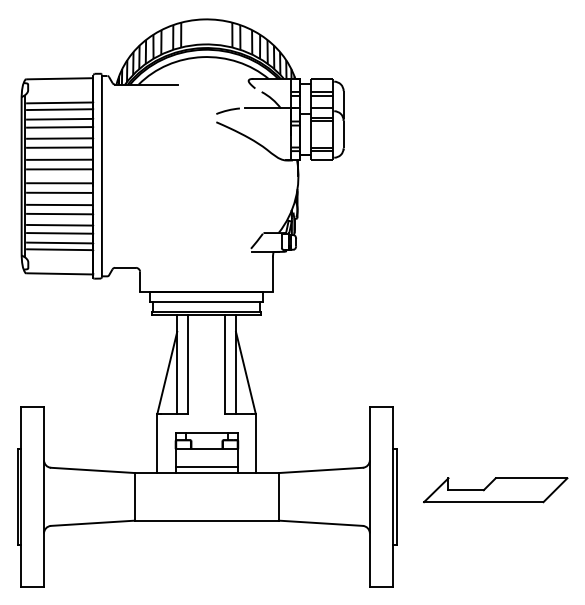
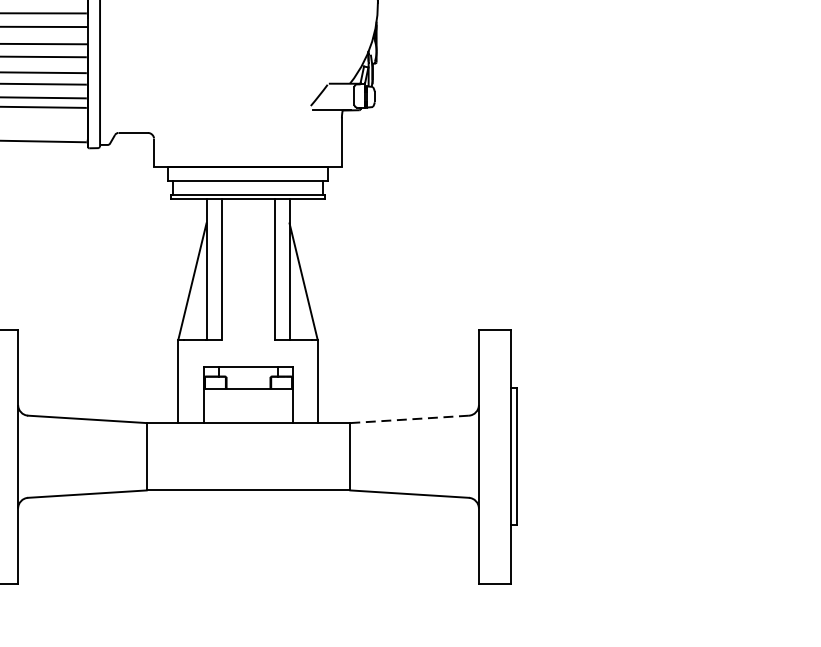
line: (206, 467) -> (247, 415), removed
line: (321, 470) -> (410, 419), solid -> dashed
part: (495, 490) -> (656, 447), removed

